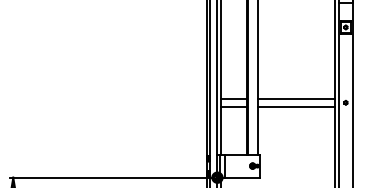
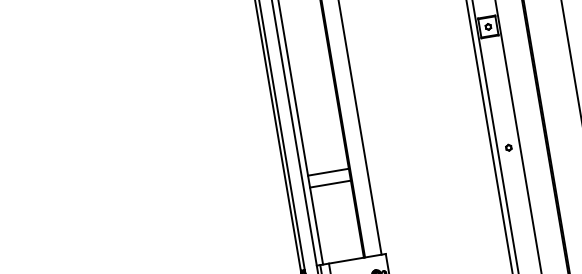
line: (296, 99) -> (428, 155), removed
line: (296, 106) -> (430, 167), removed

